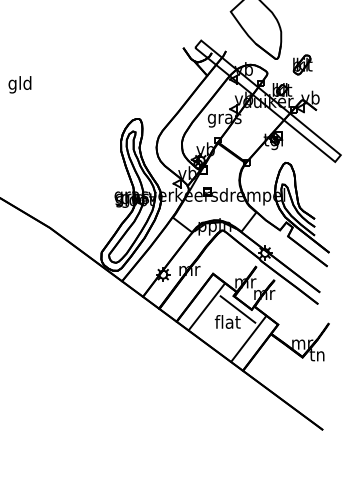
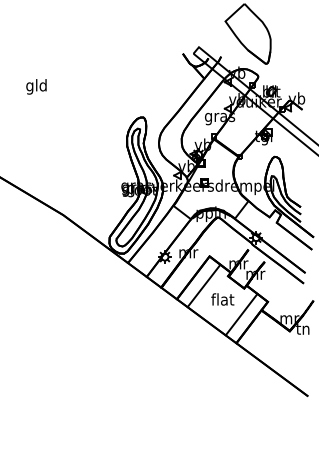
part: (302, 64) -> (289, 68), removed
line: (237, 309) -> (231, 288), removed

